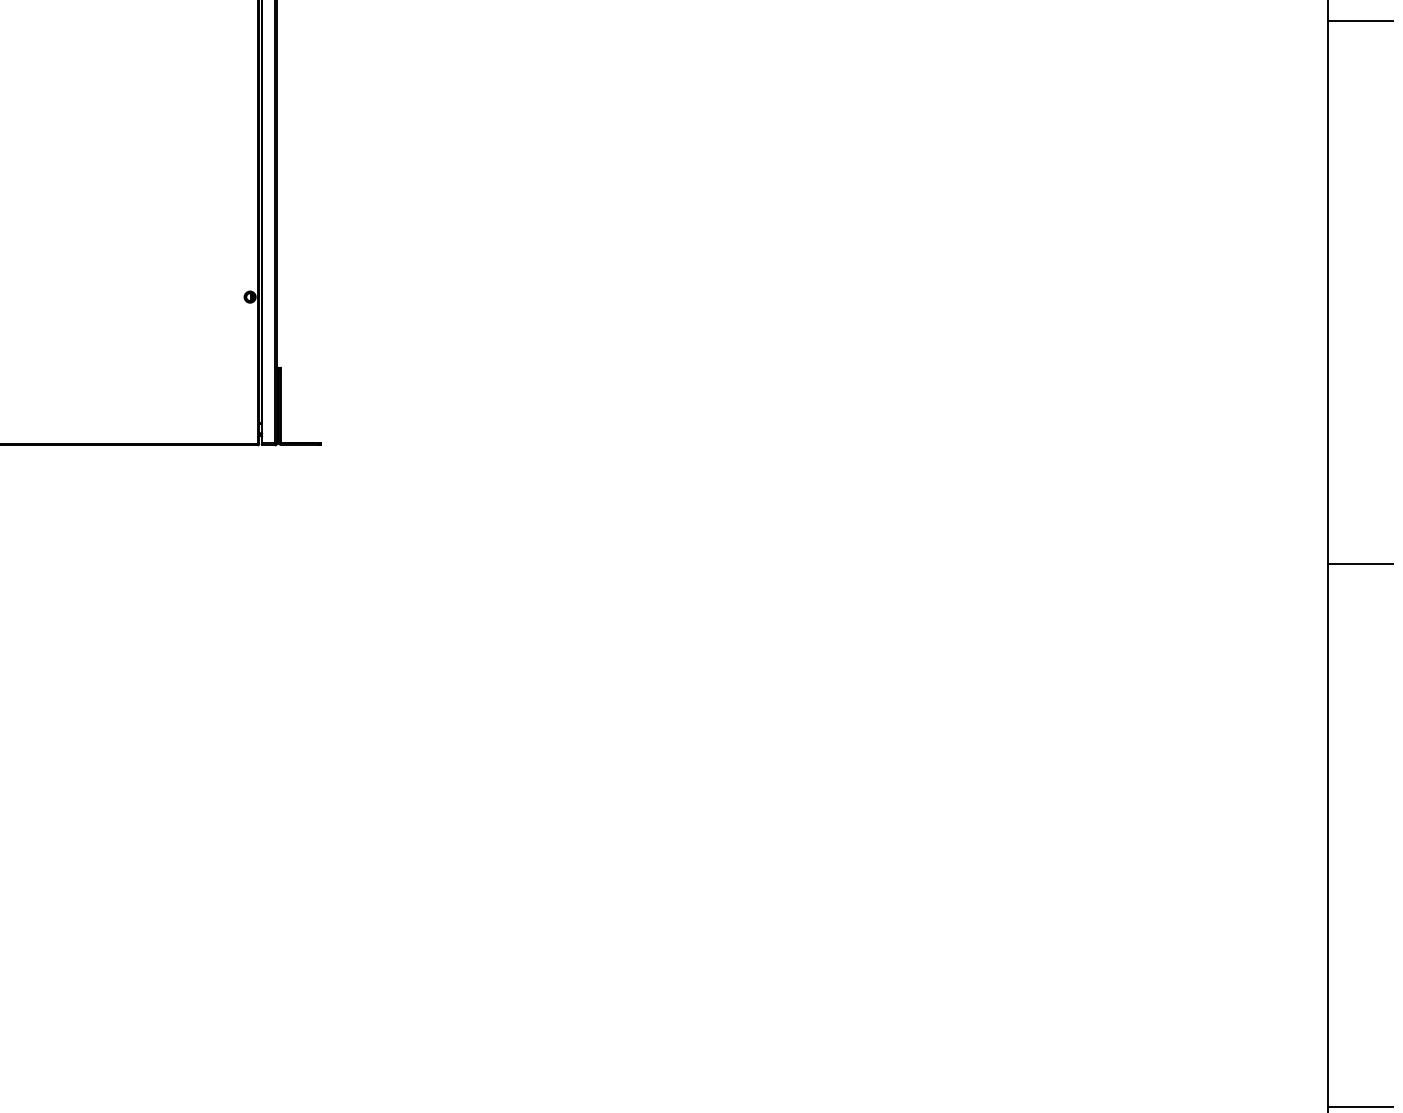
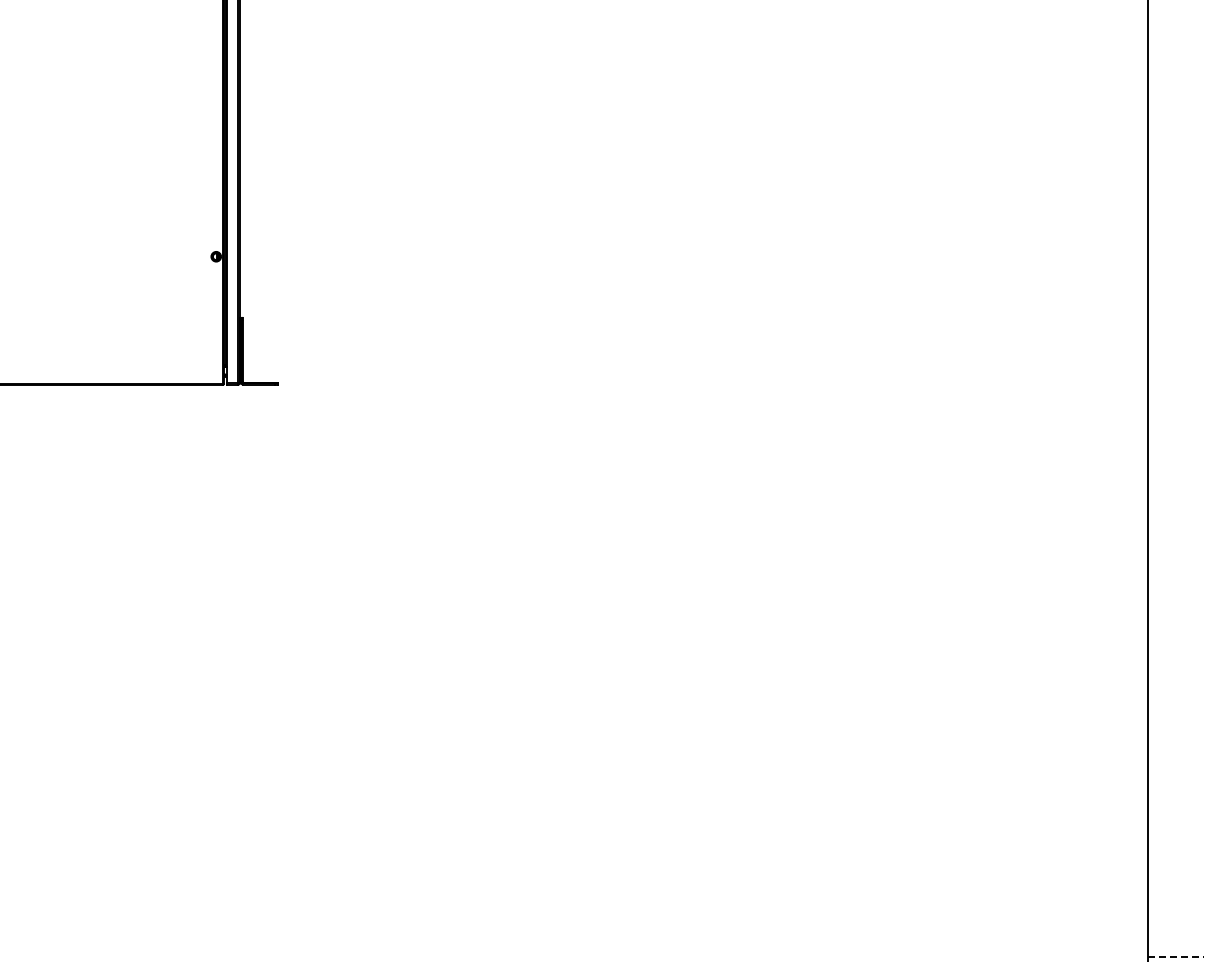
line: (1359, 21) -> (1175, 18), removed
line: (1359, 564) -> (1175, 487), removed
line: (1360, 1107) -> (1176, 957), solid -> dashed

